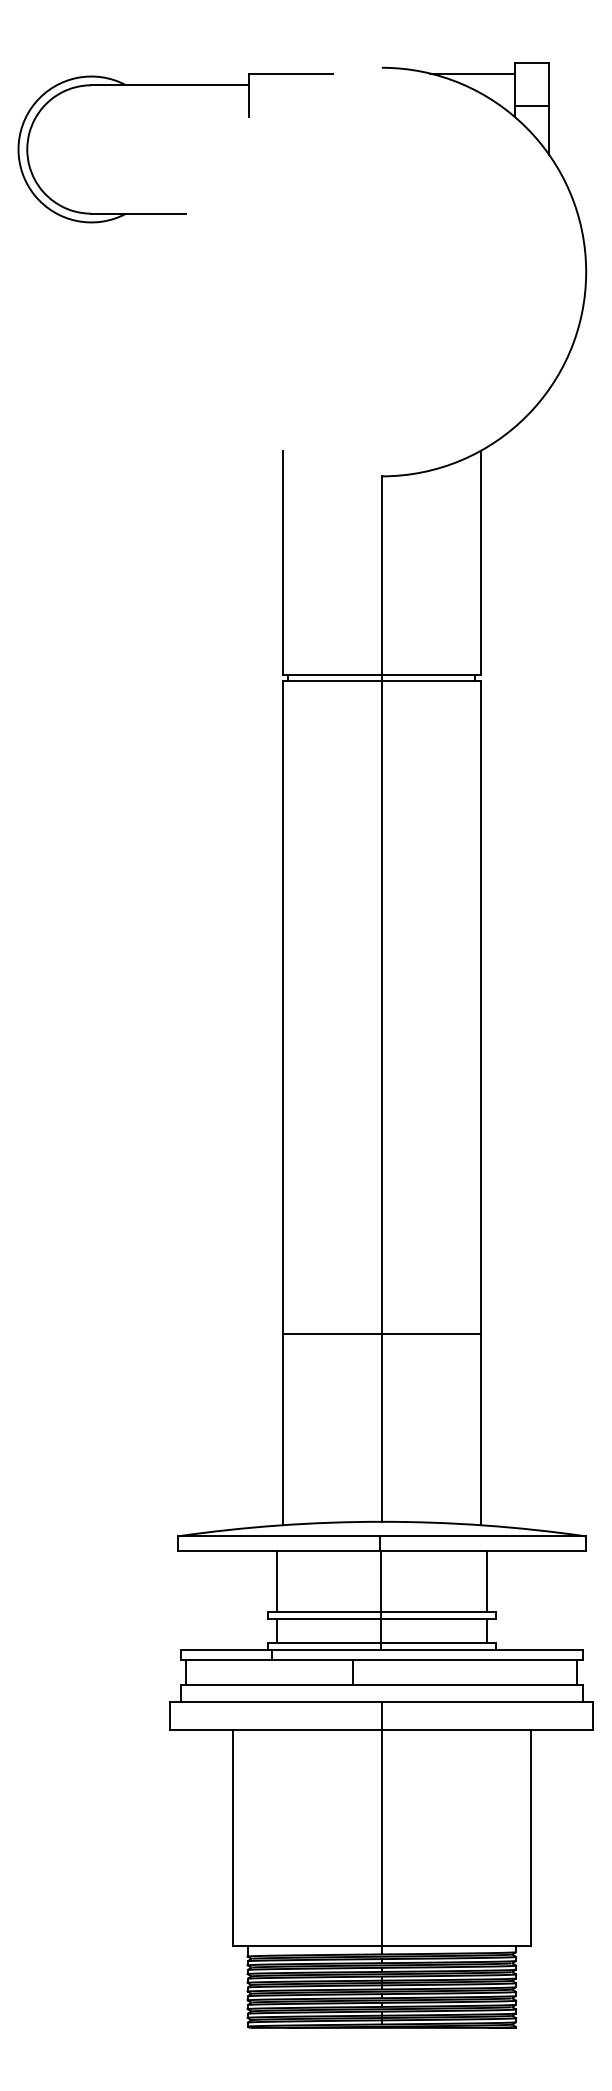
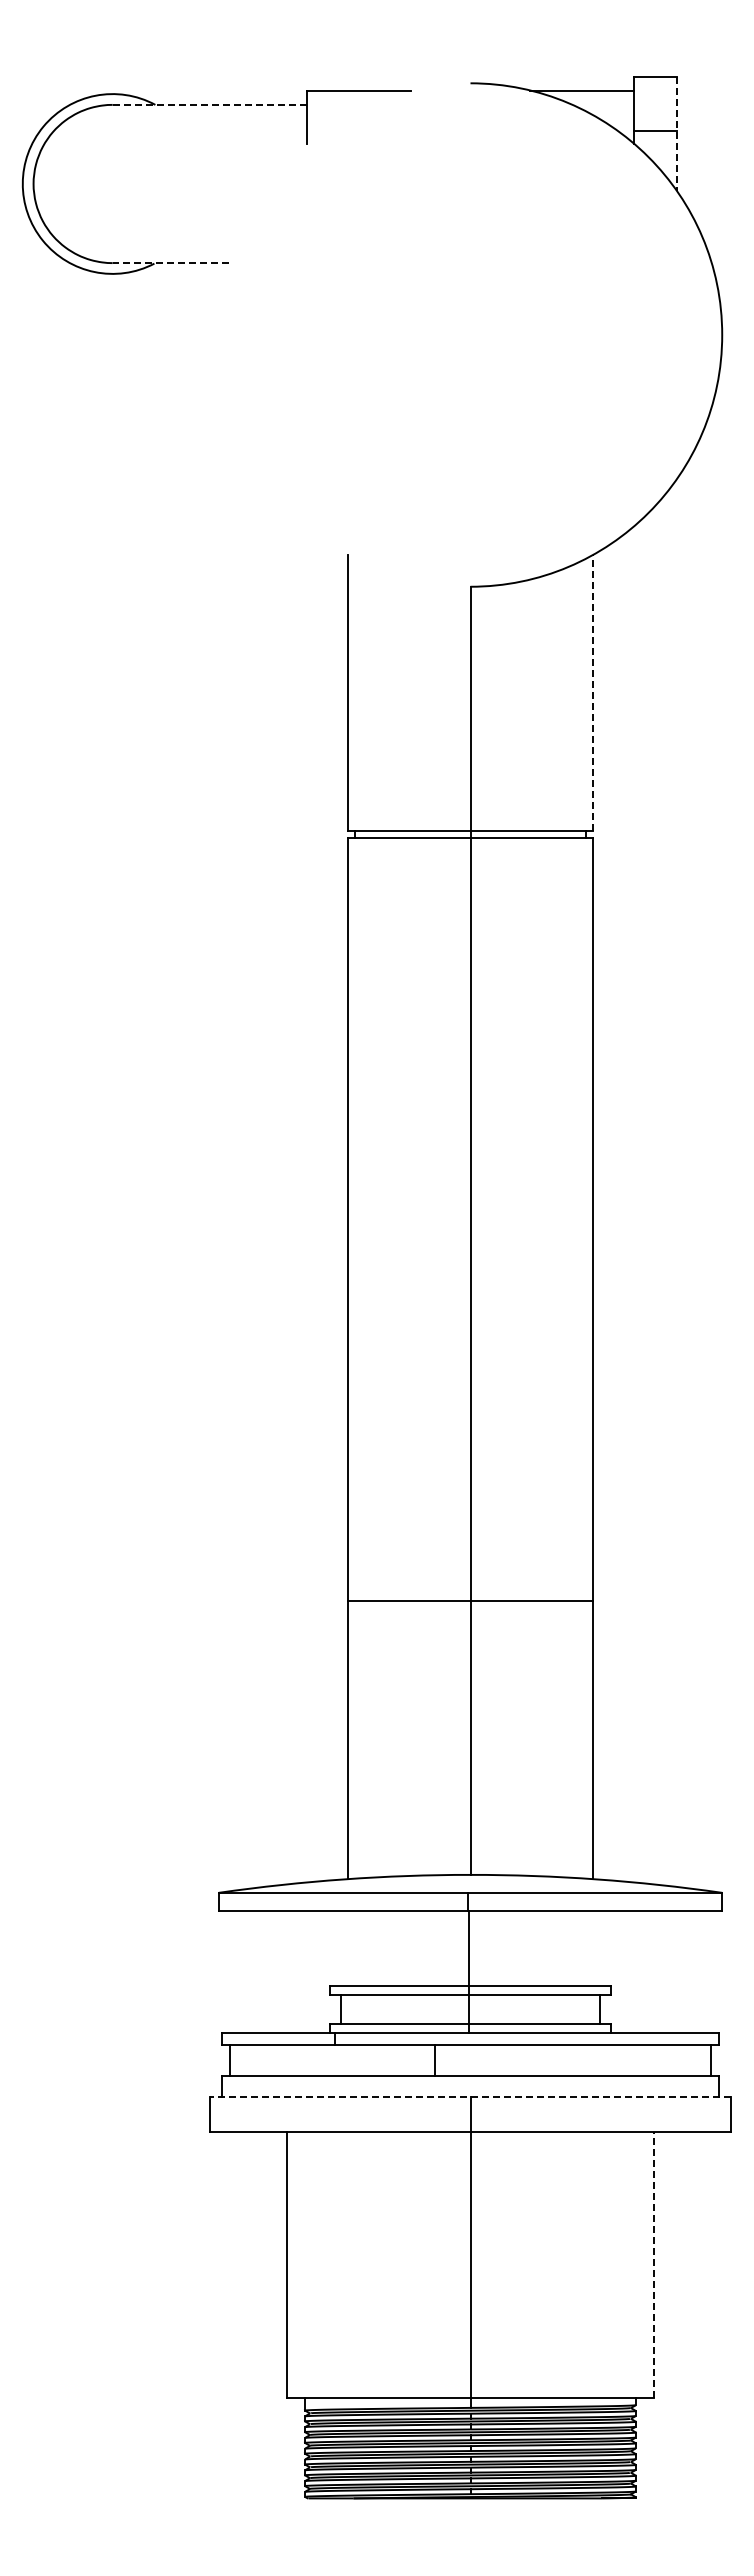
line: (170, 84) -> (209, 104), solid -> dashed
line: (549, 109) -> (676, 134), solid -> dashed
line: (138, 214) -> (170, 263), solid -> dashed
line: (480, 562) -> (592, 692), solid -> dashed
line: (381, 1334) -> (470, 1601), moved
line: (277, 1580) -> (341, 1947), removed
line: (486, 1580) -> (599, 1947), removed
line: (381, 1702) -> (470, 2097), solid -> dashed
line: (530, 1838) -> (653, 2264), solid -> dashed

